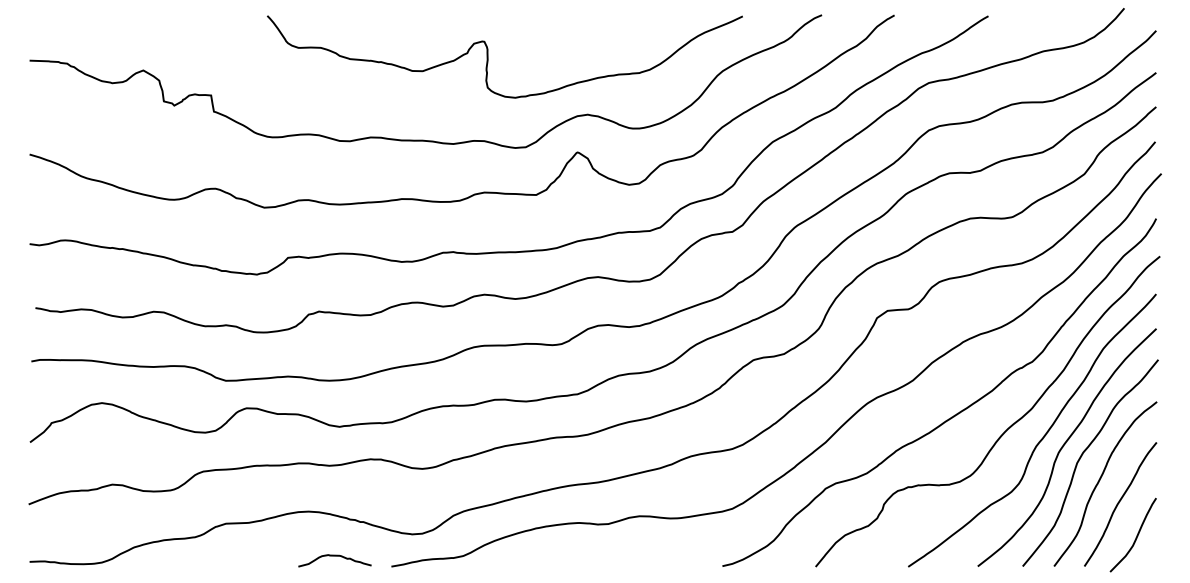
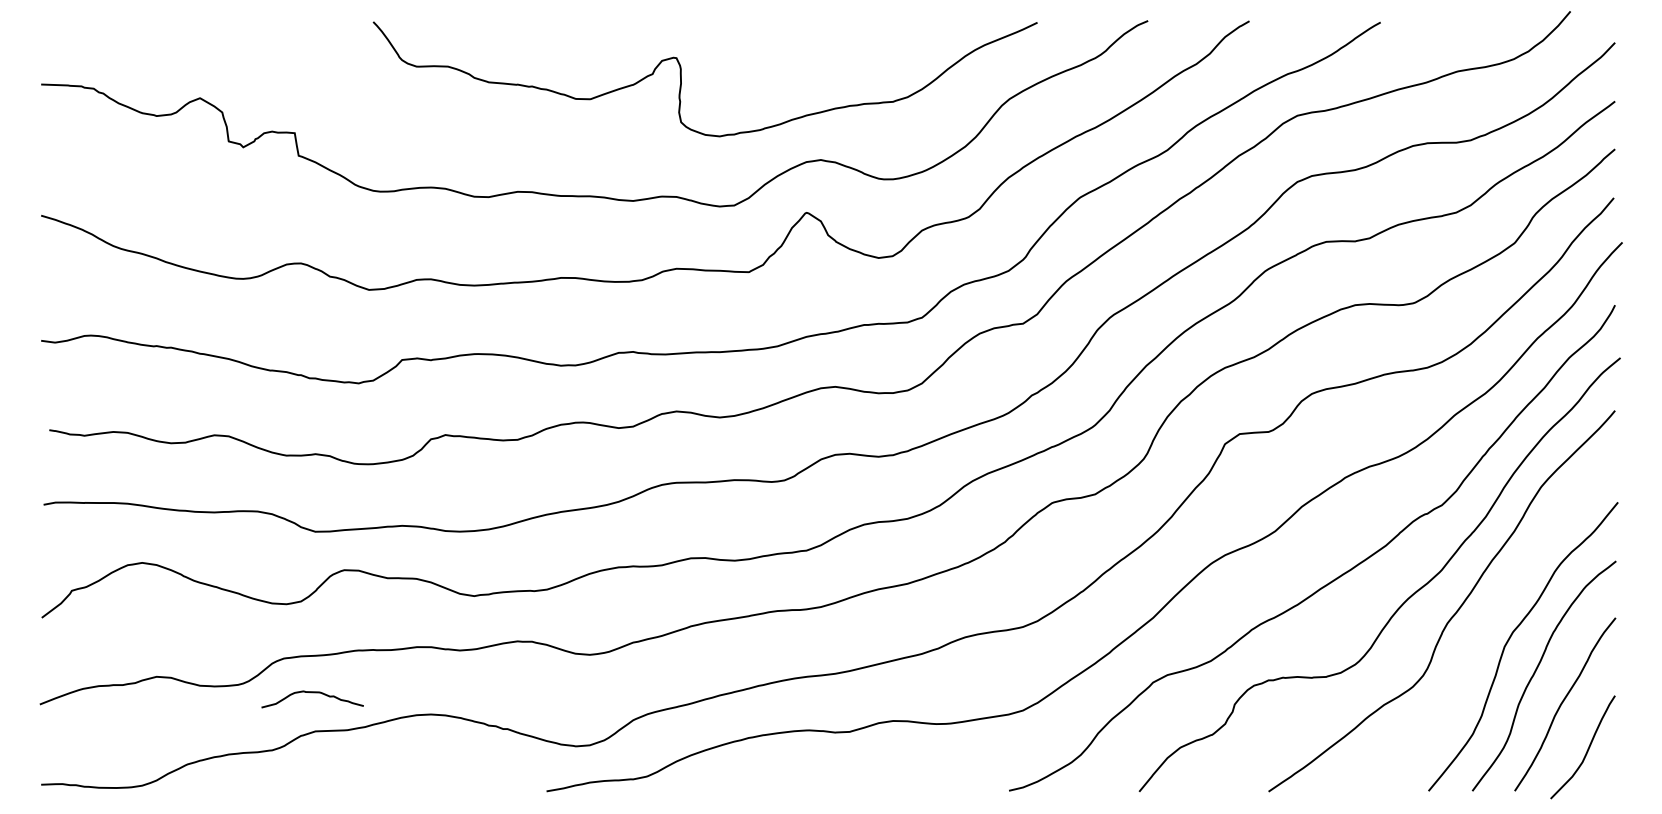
curve: (1064, 445) -> (1486, 622), removed
curve: (334, 556) -> (312, 693), moved

